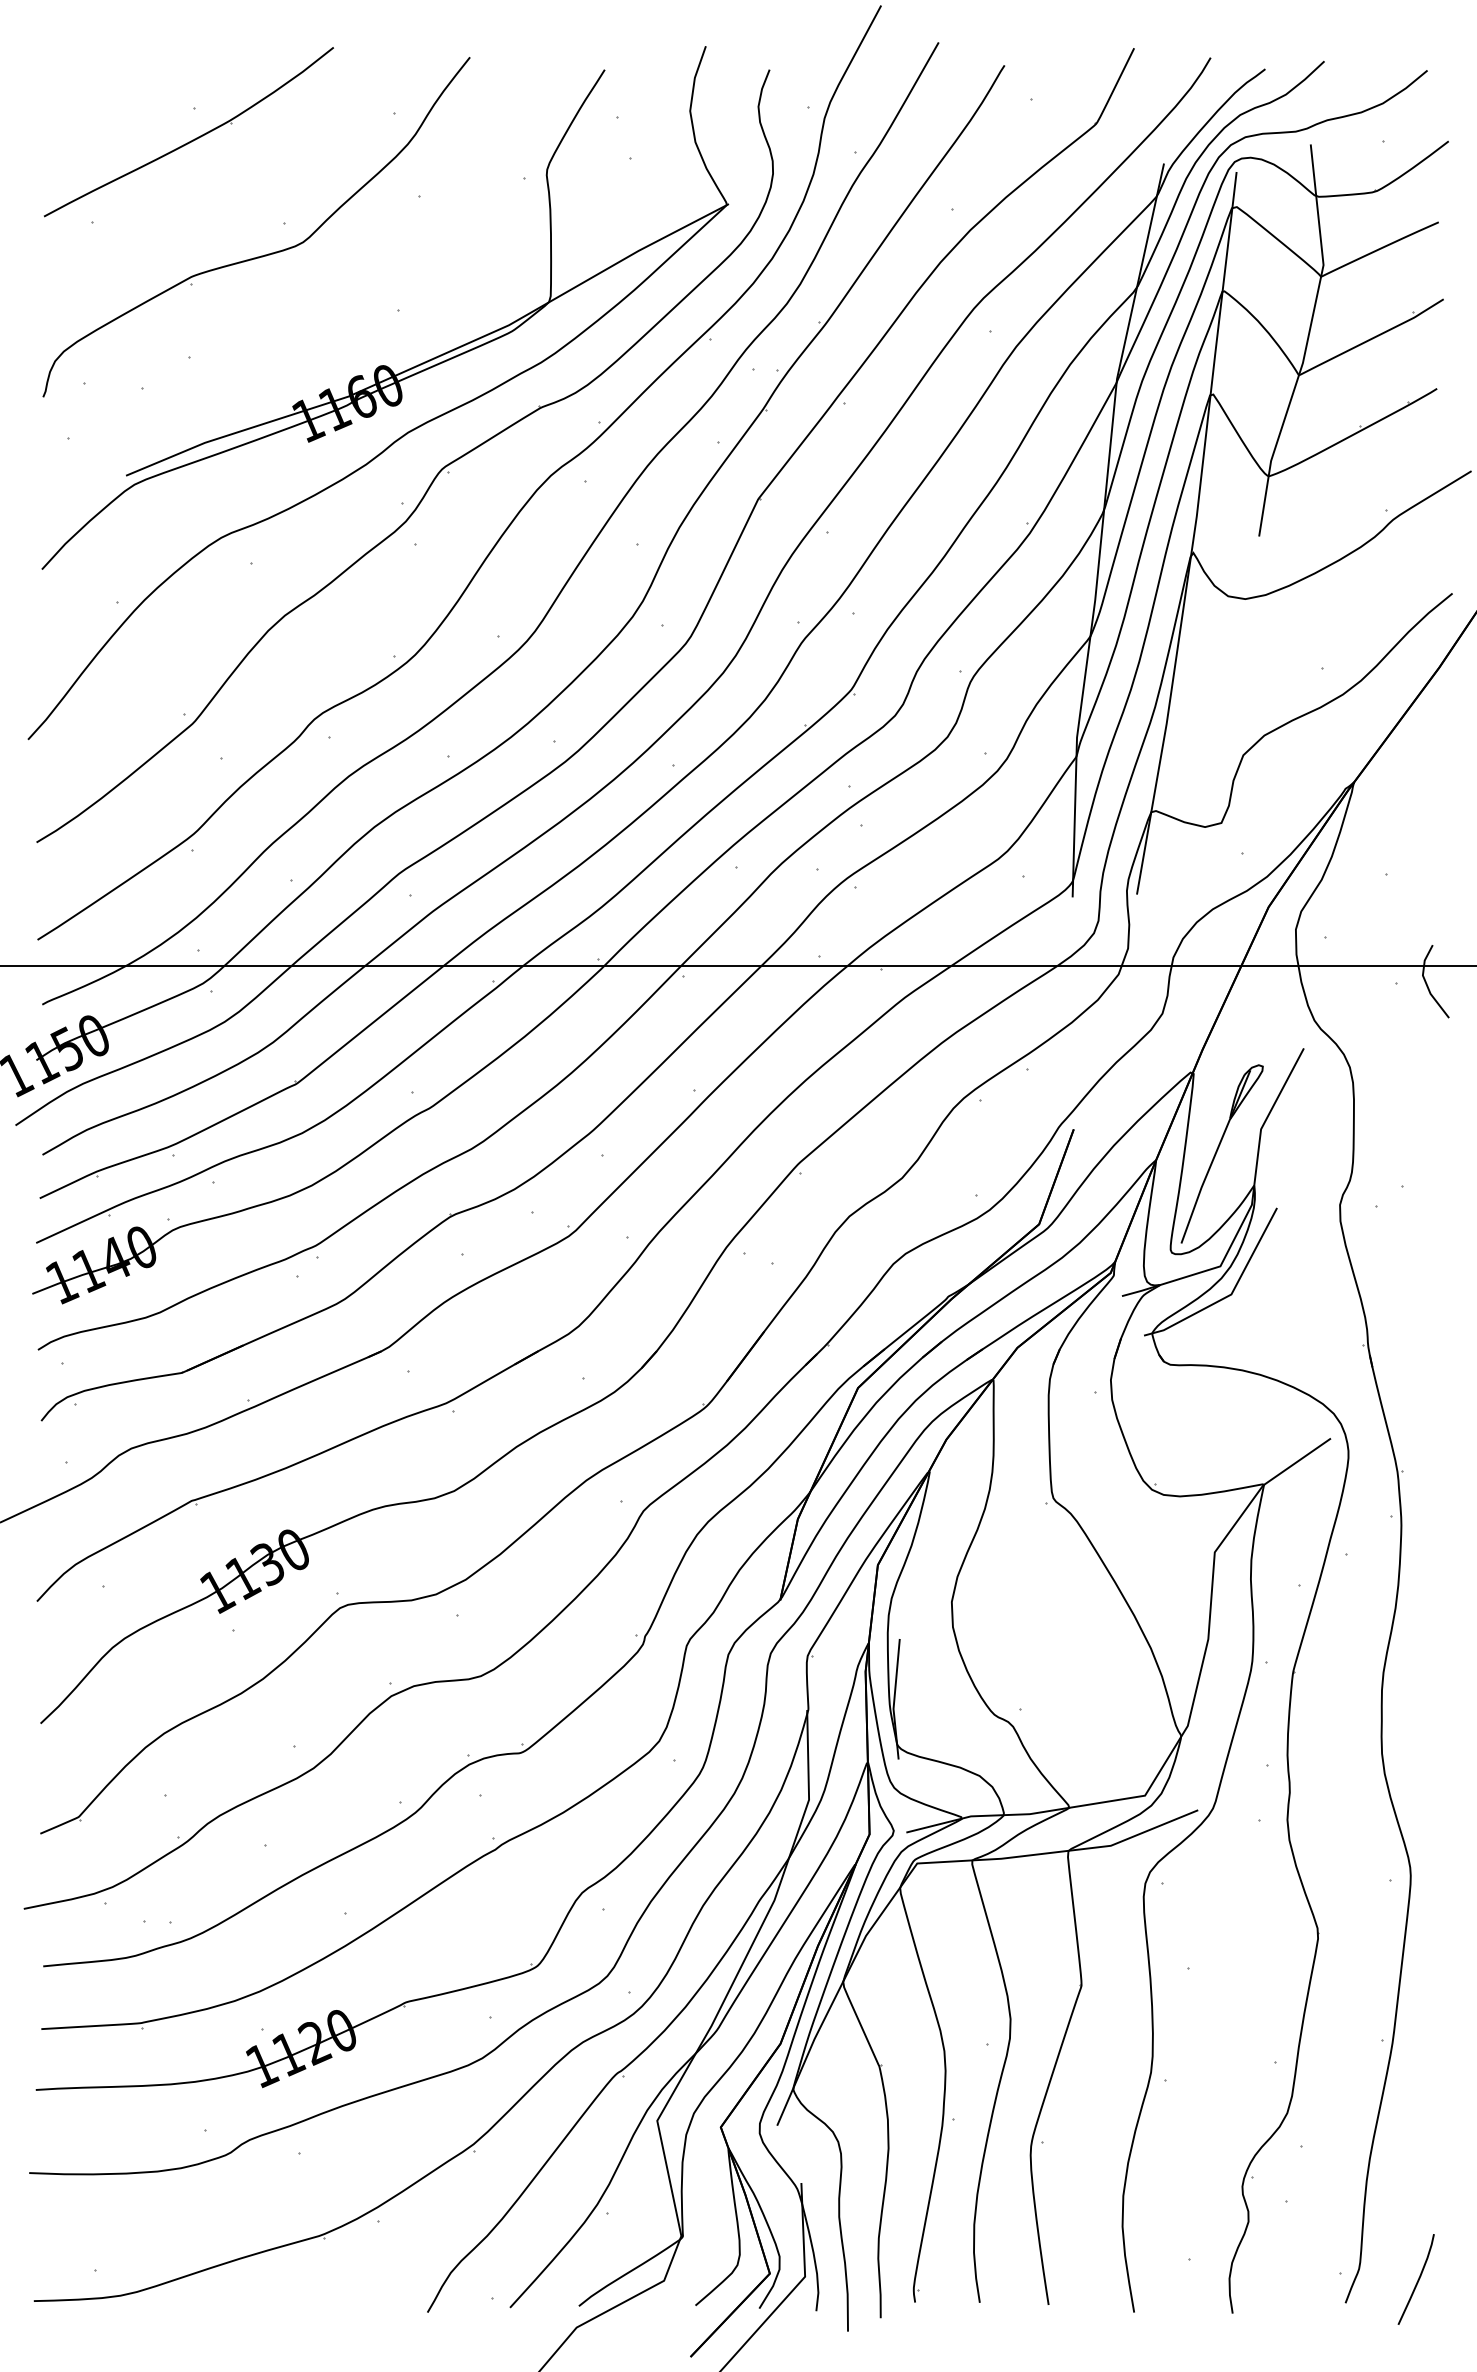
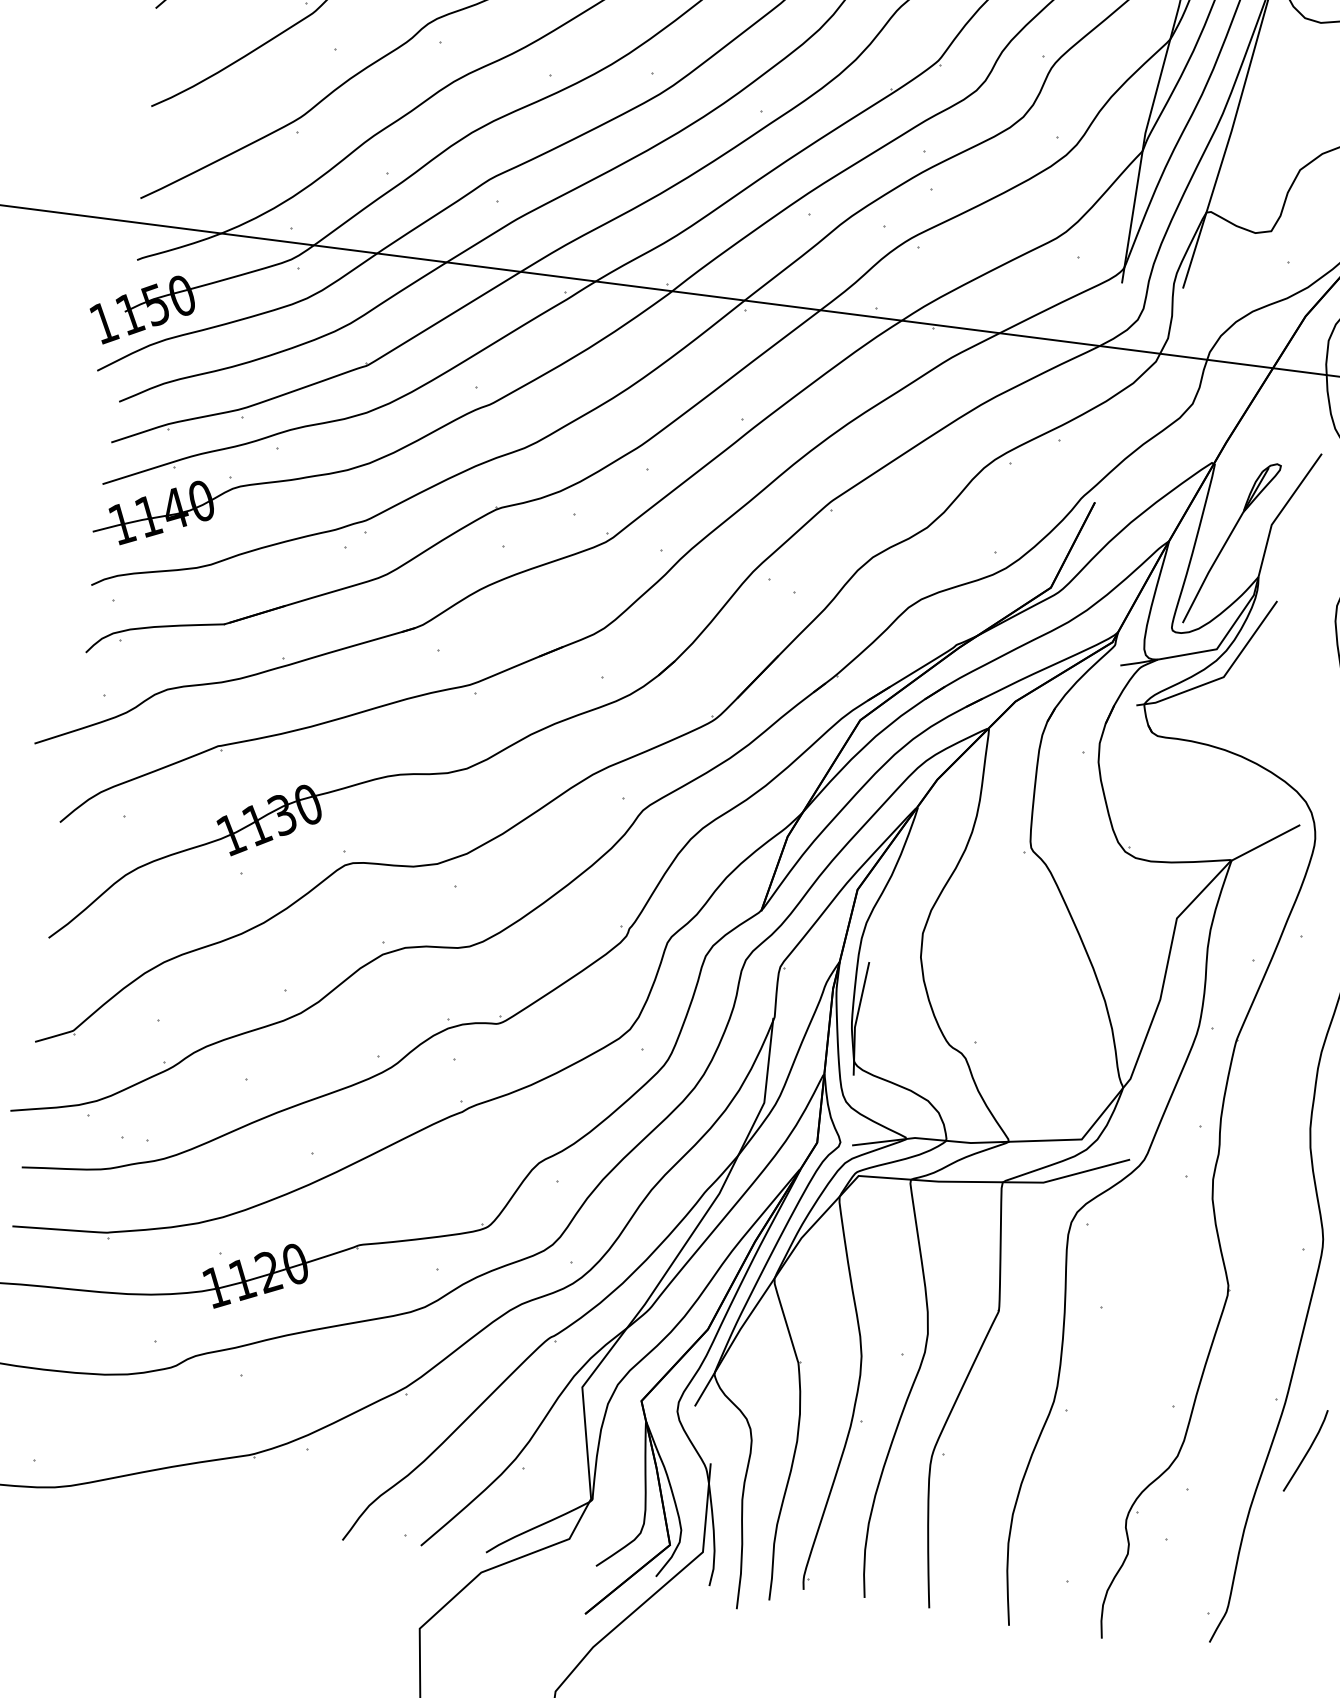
curve: (1417, 2279) -> (1306, 1451), moved

